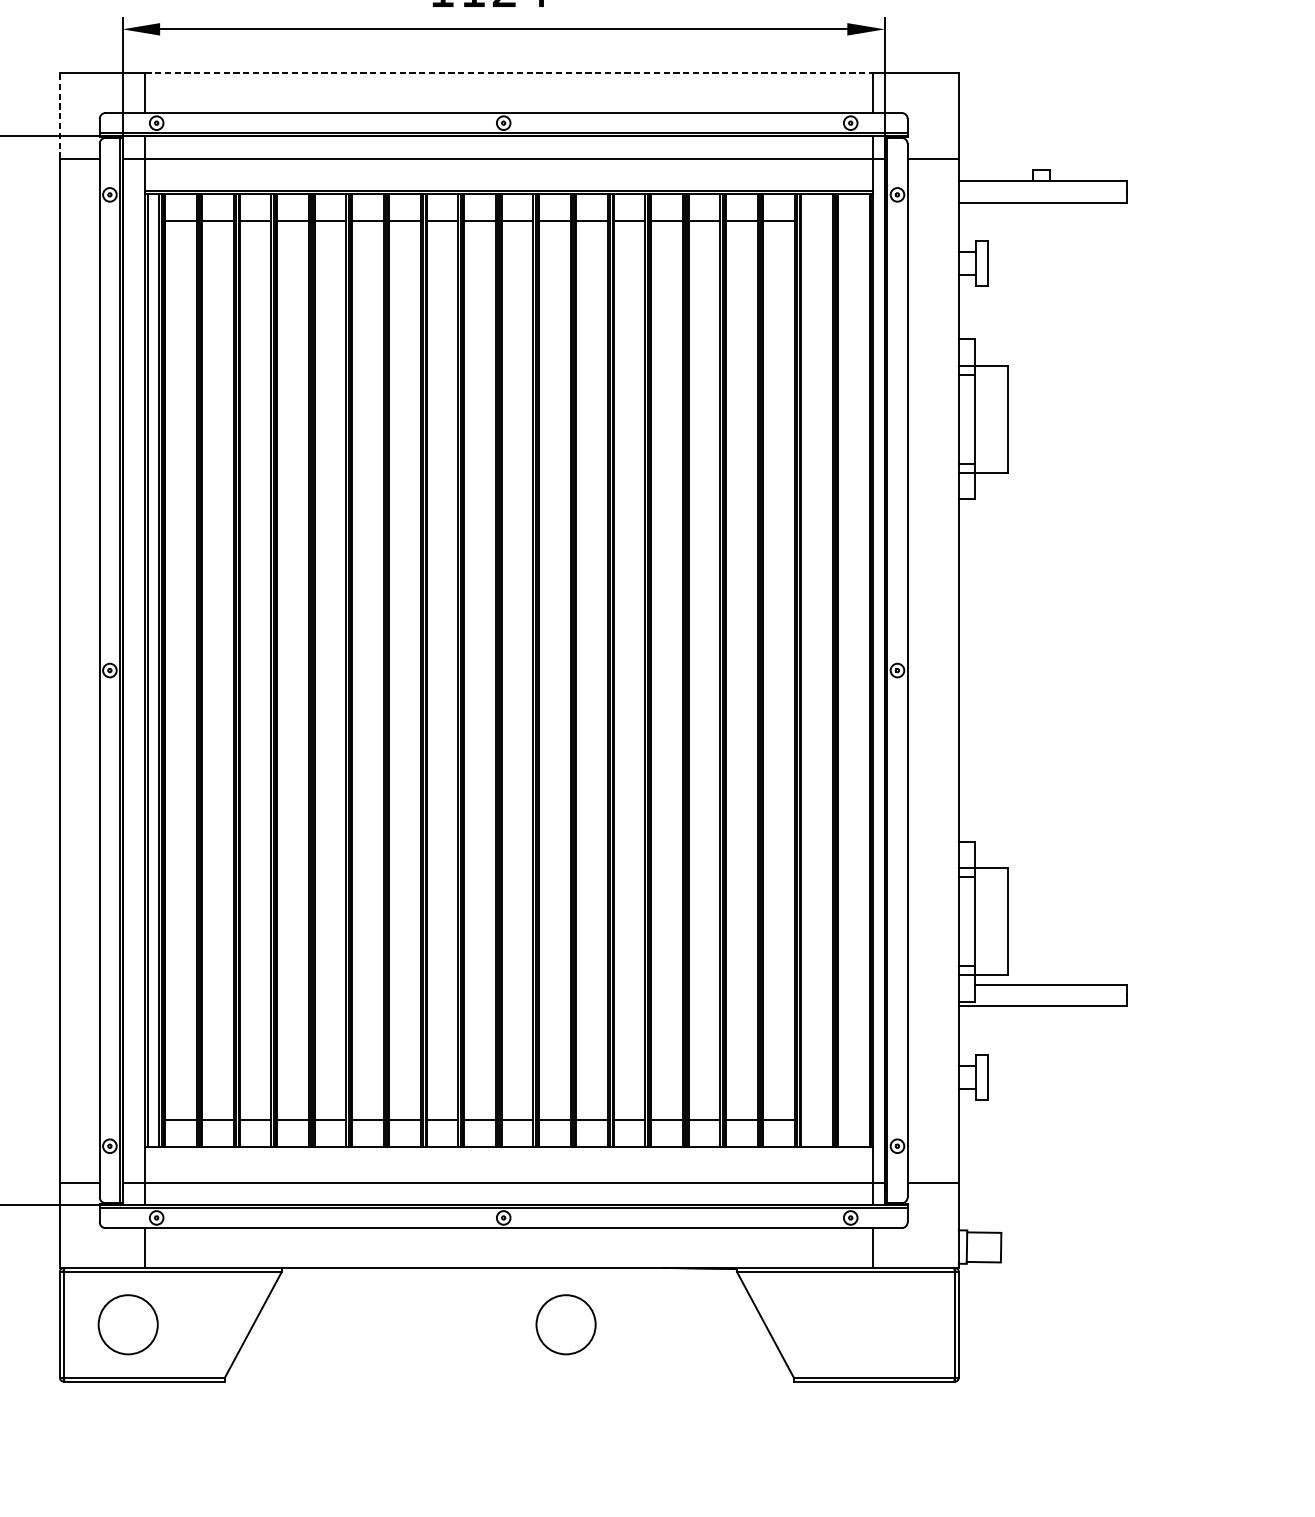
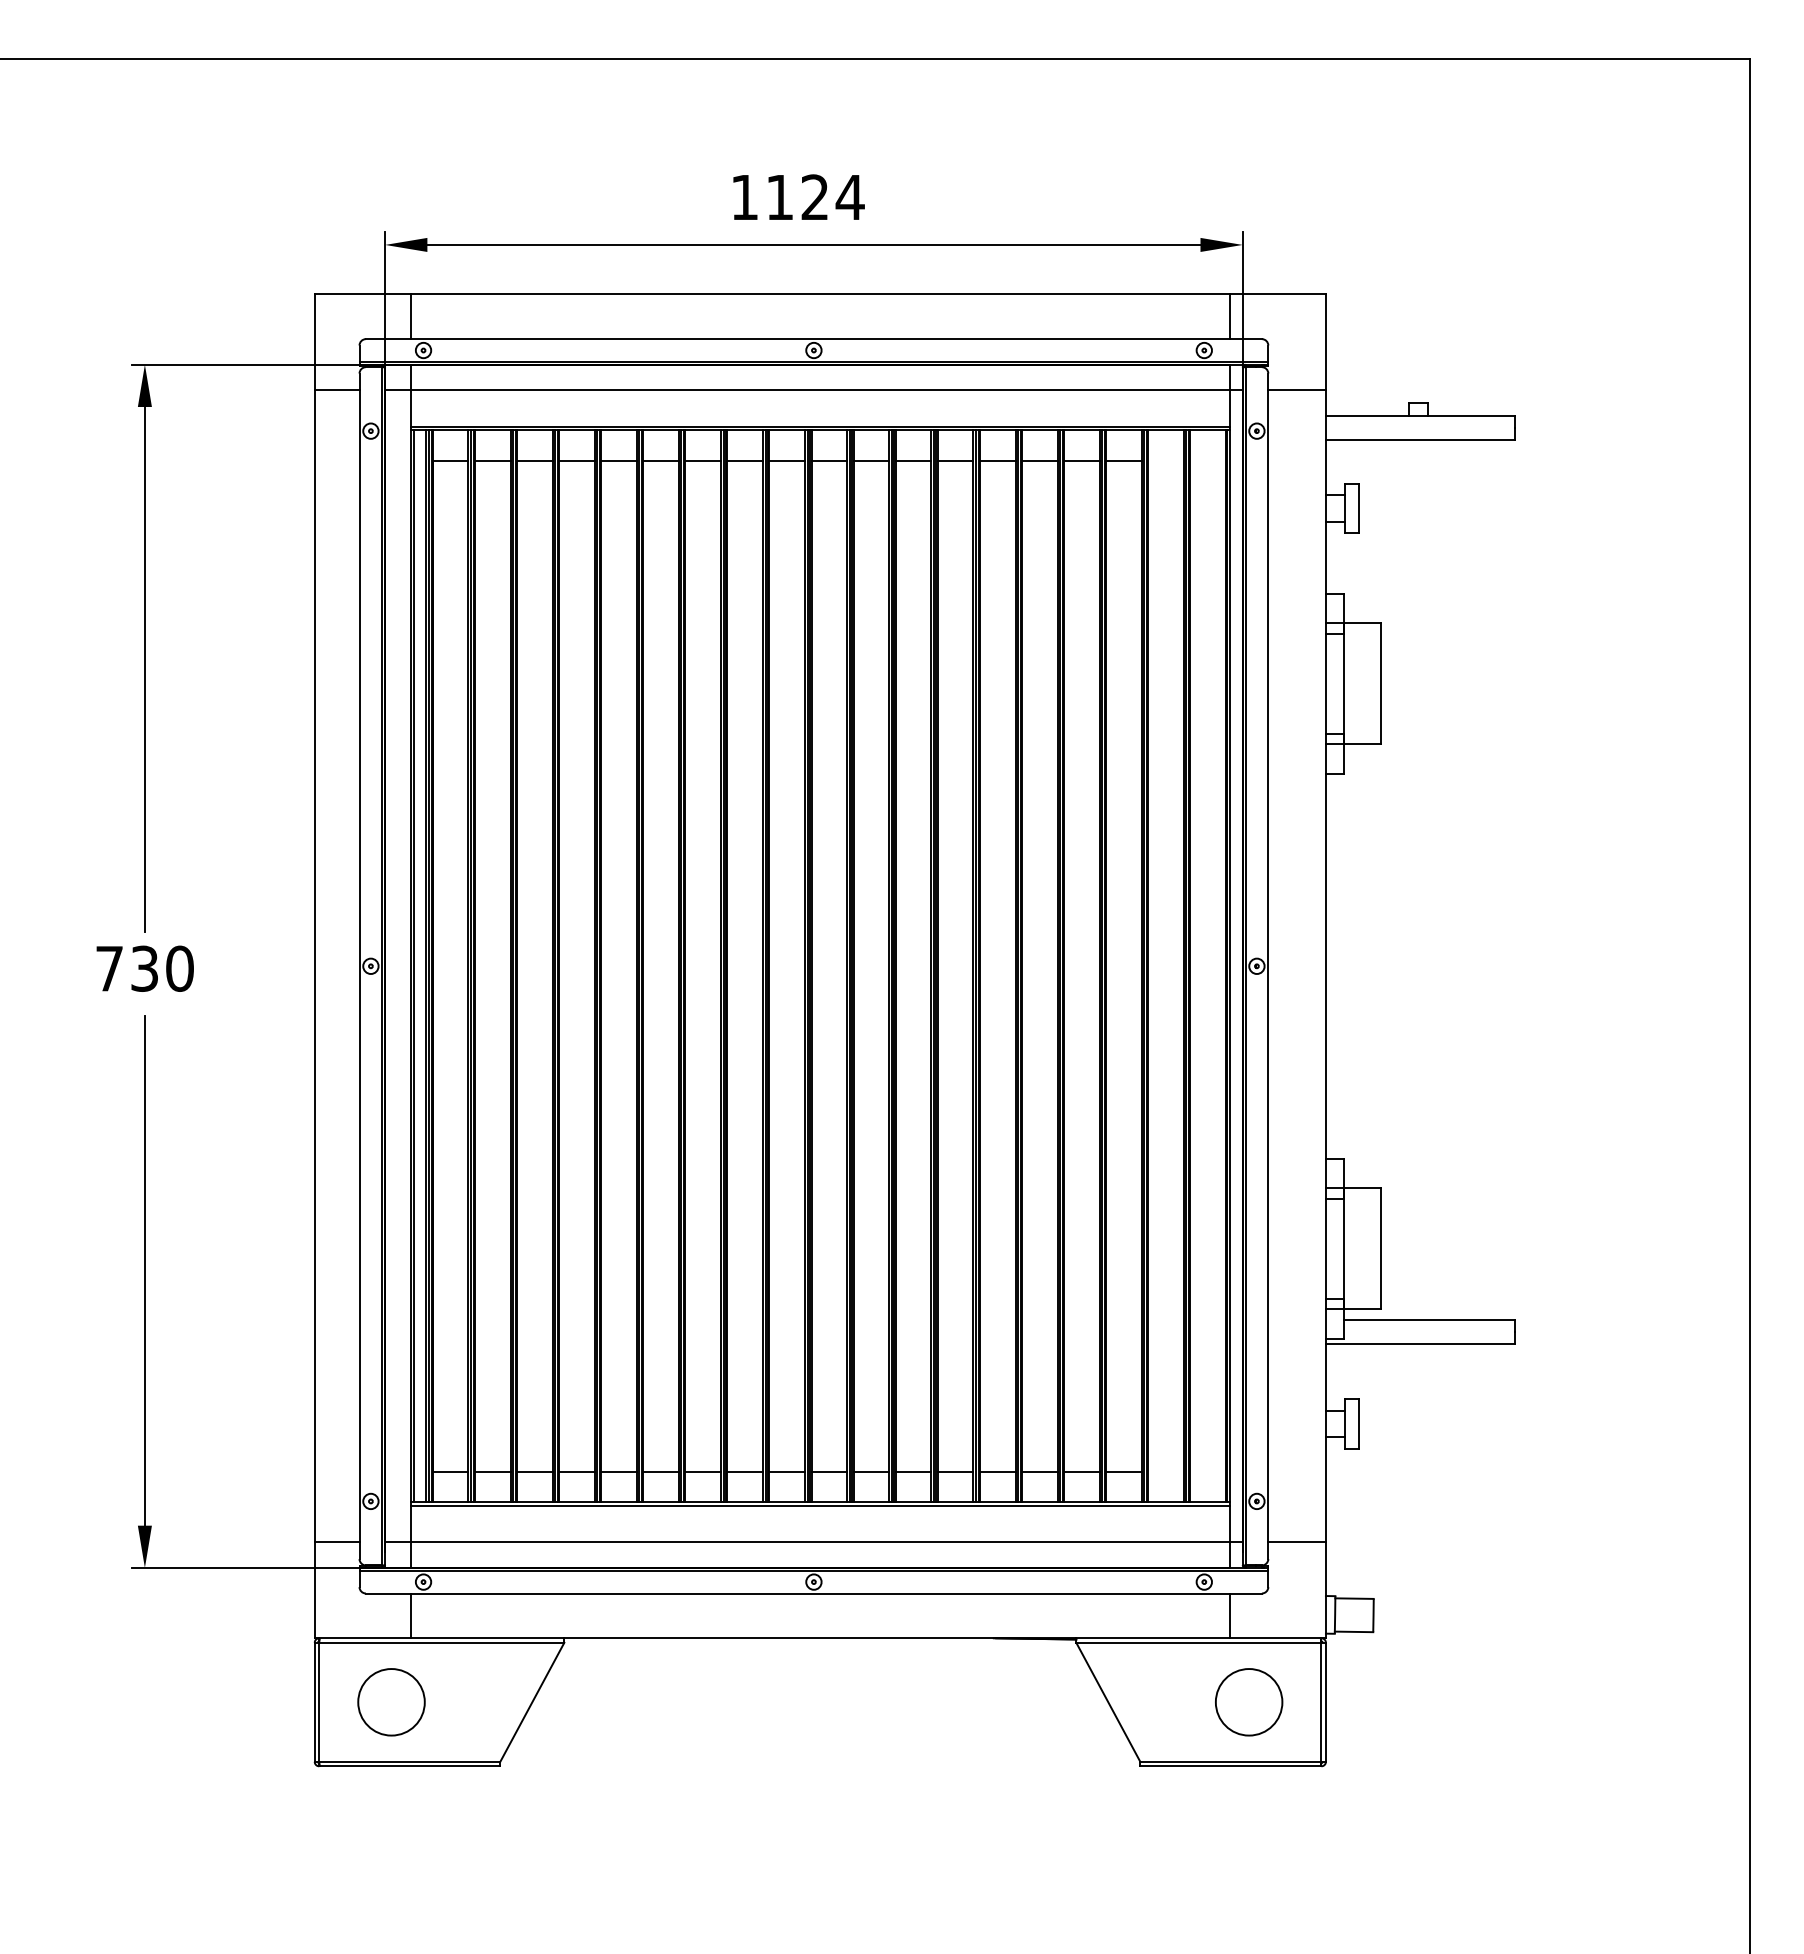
line: (509, 73) -> (820, 294), dashed -> solid
line: (59, 116) -> (314, 342), dashed -> solid
line: (508, 1149) -> (819, 1505), added
circle: (566, 1324) -> (1249, 1702), moved

